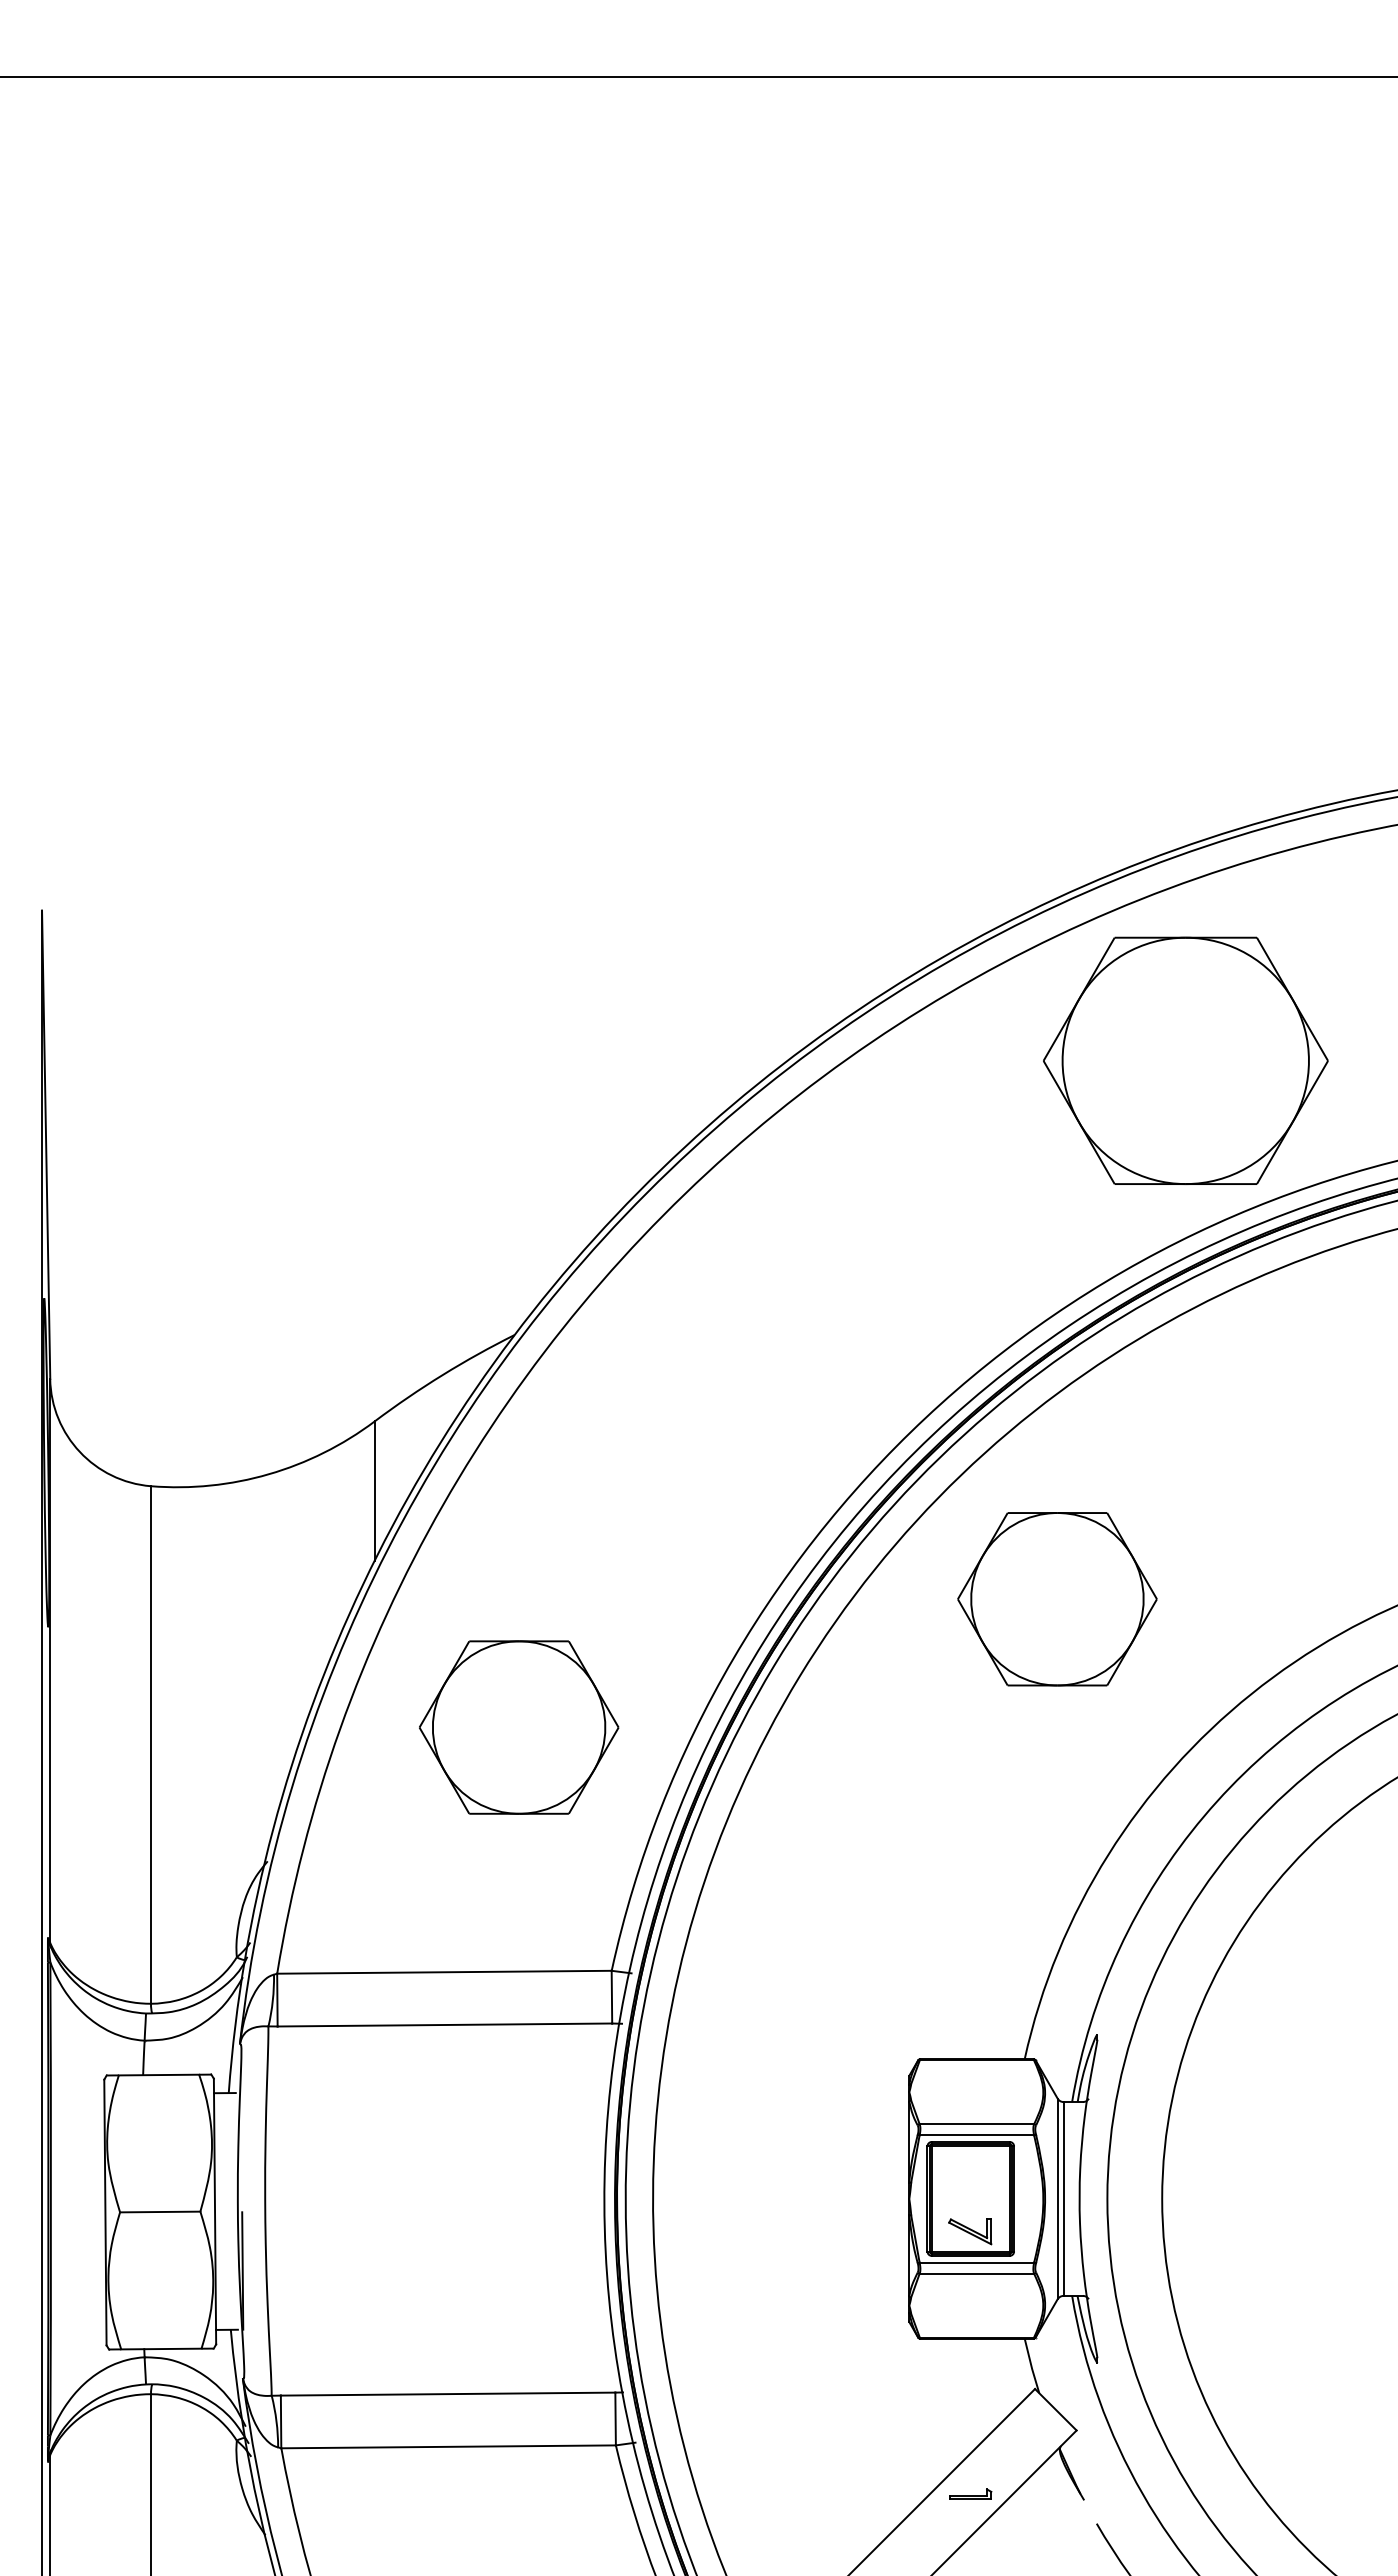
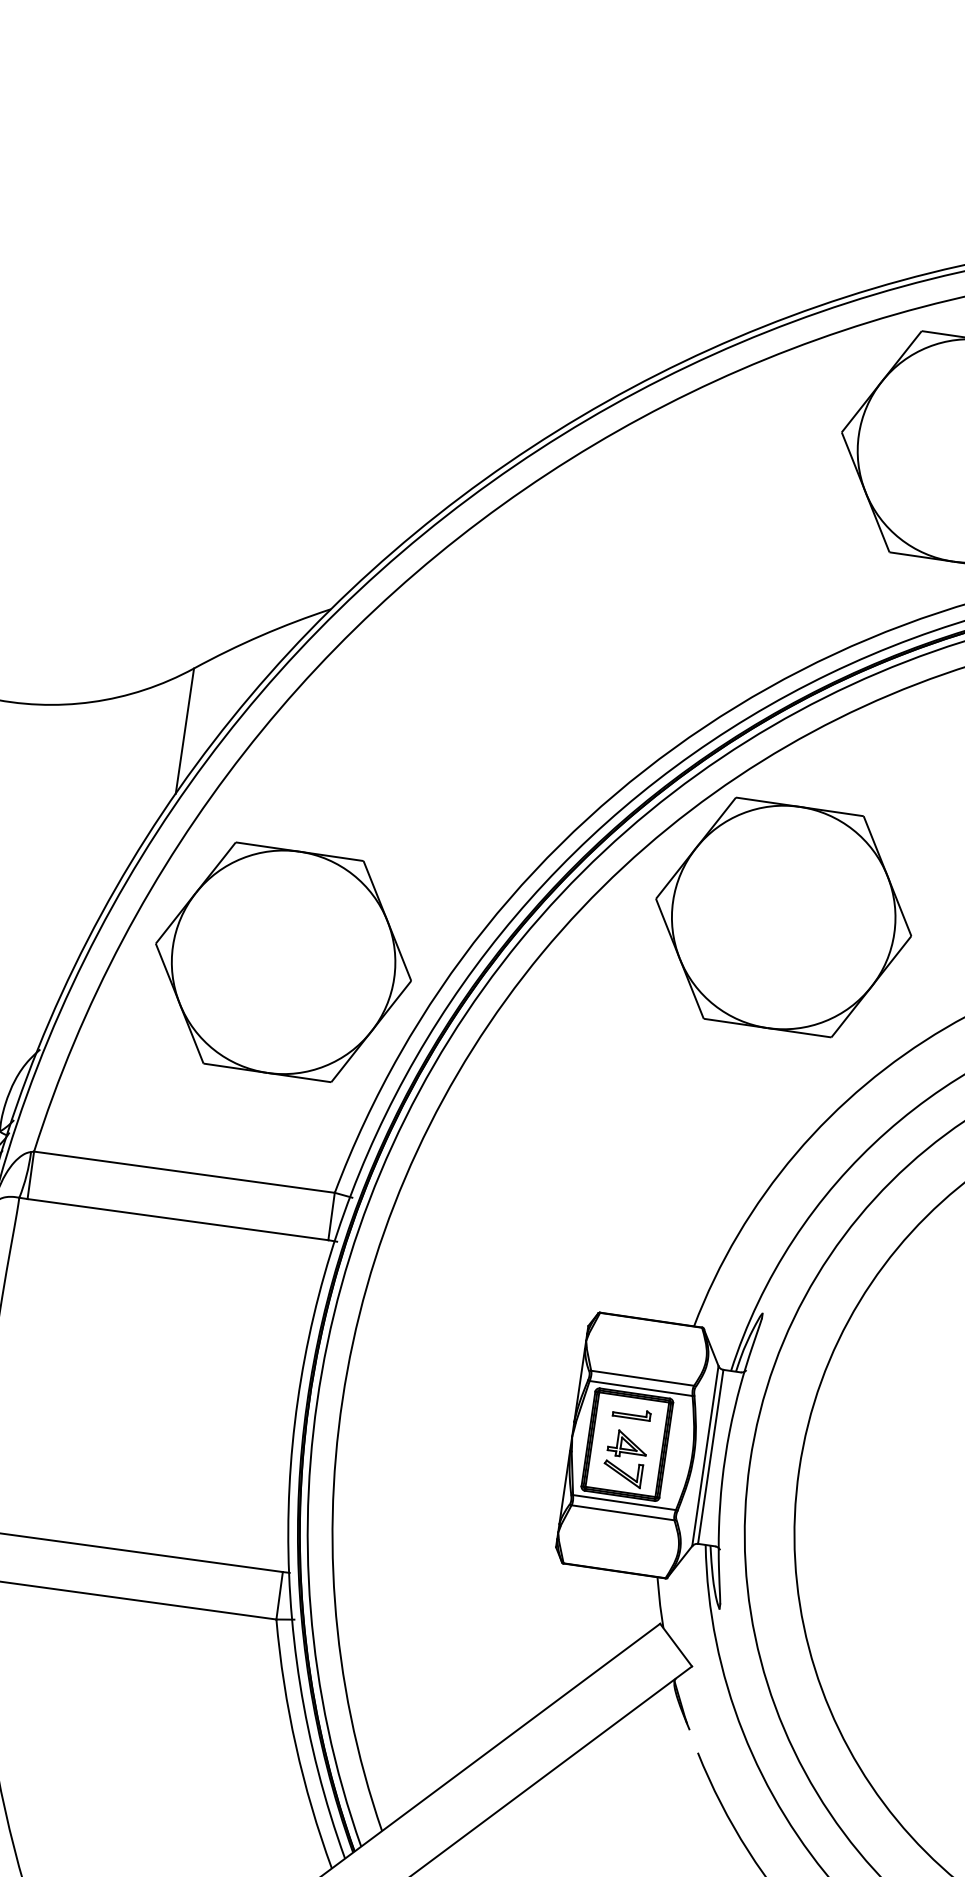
part: (1057, 1599) -> (783, 917), size x1.43
part: (518, 1727) -> (283, 962), size x1.43
part: (971, 2198) -> (628, 1444), added
part: (970, 2493) -> (631, 1412), moved

